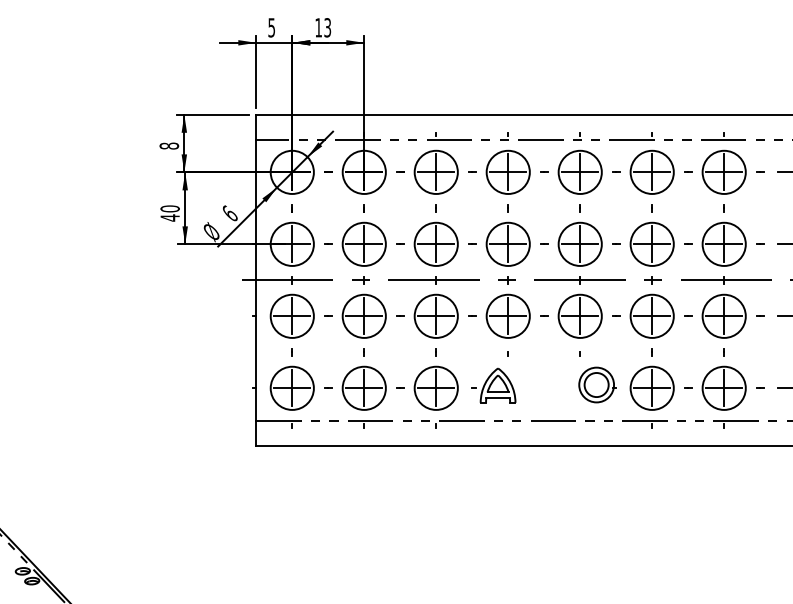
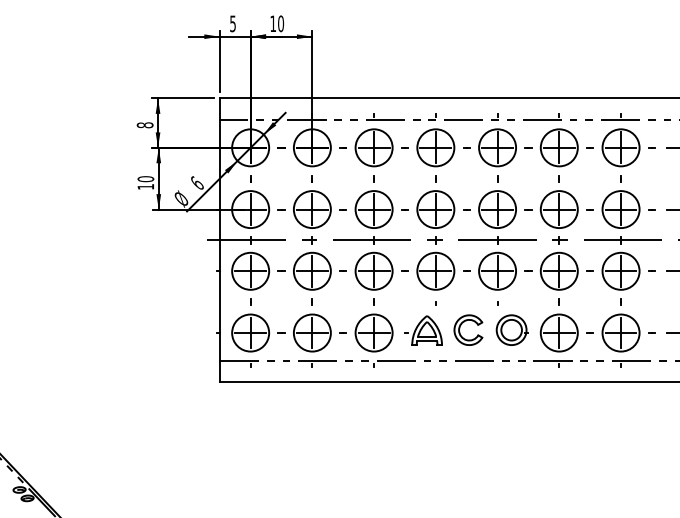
text: (327, 27) -> (280, 23), 13 -> 10
text: (169, 217) -> (145, 186), 40 -> 10
part: (542, 375) -> (465, 322), added

